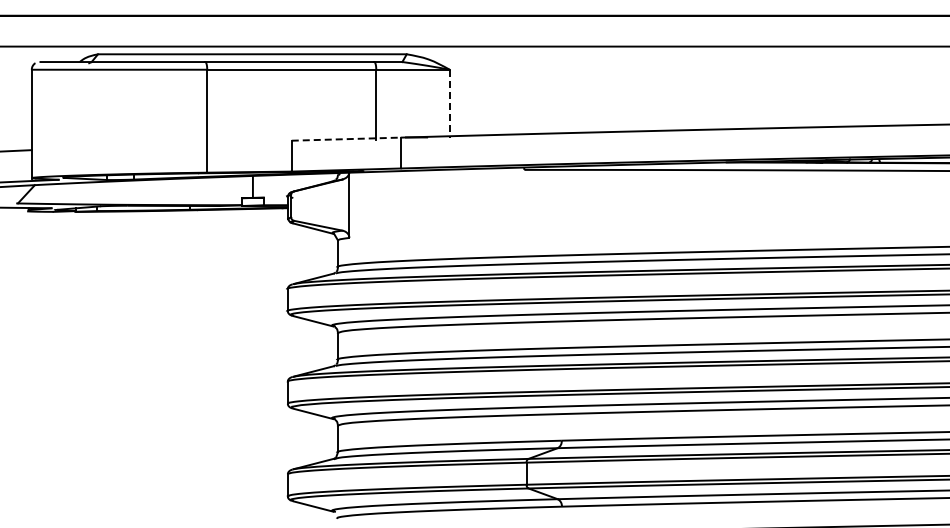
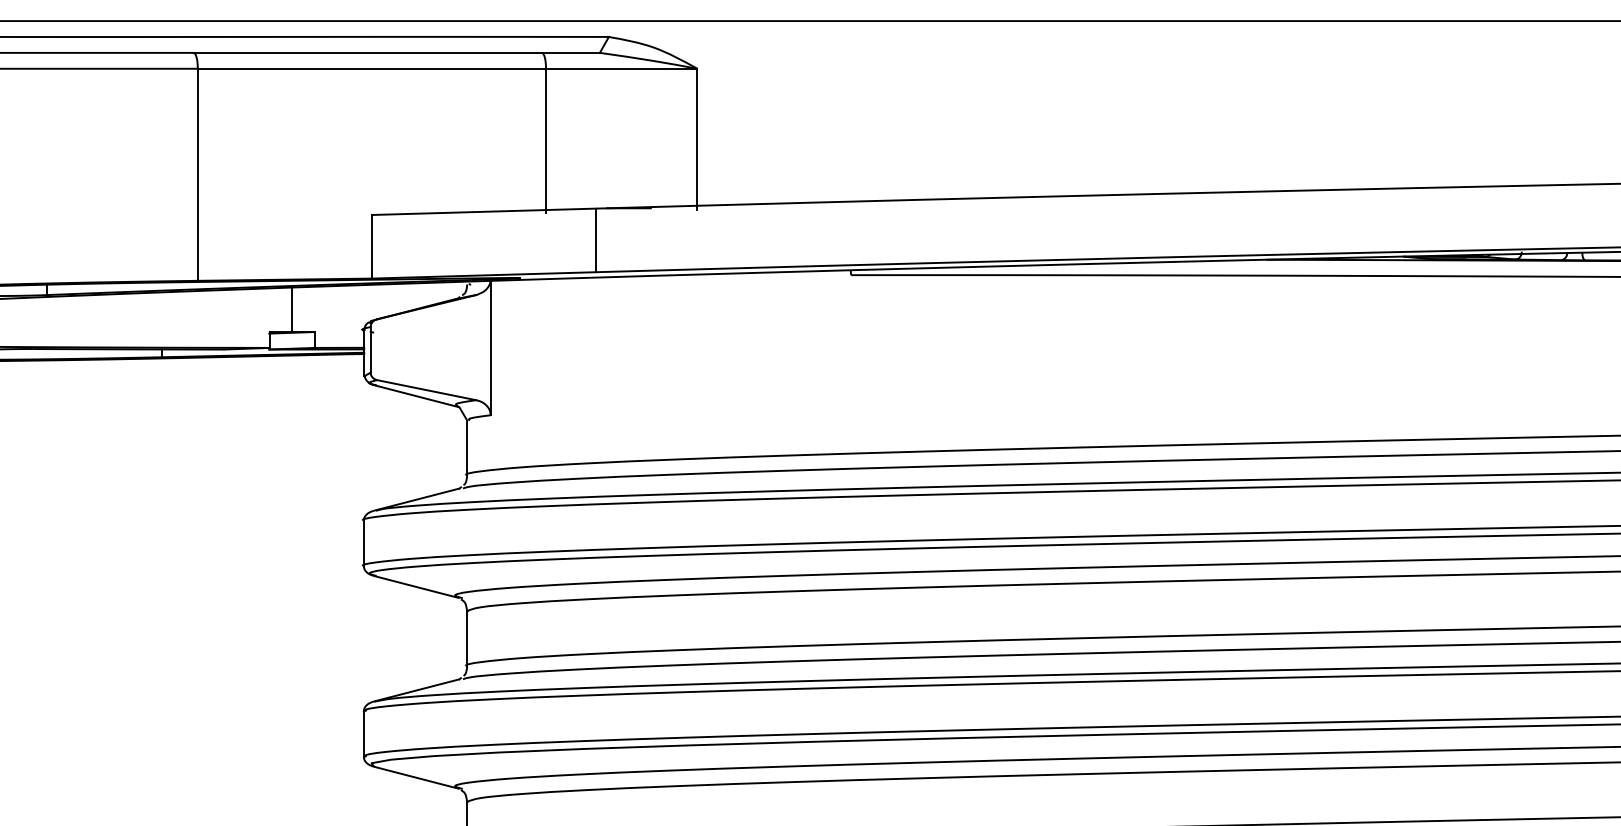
line: (449, 104) -> (696, 140), dashed -> solid
line: (346, 139) -> (484, 212), dashed -> solid

